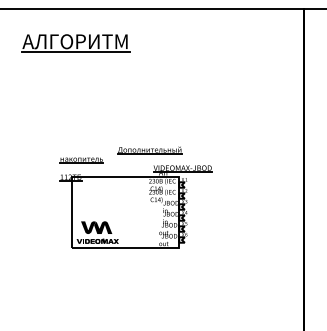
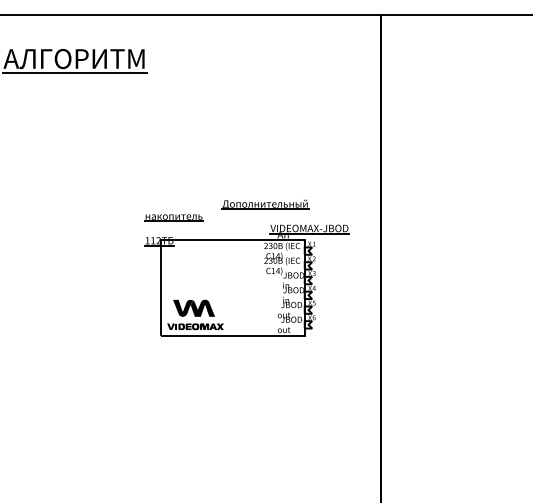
part: (135, 197) -> (246, 267), moved

